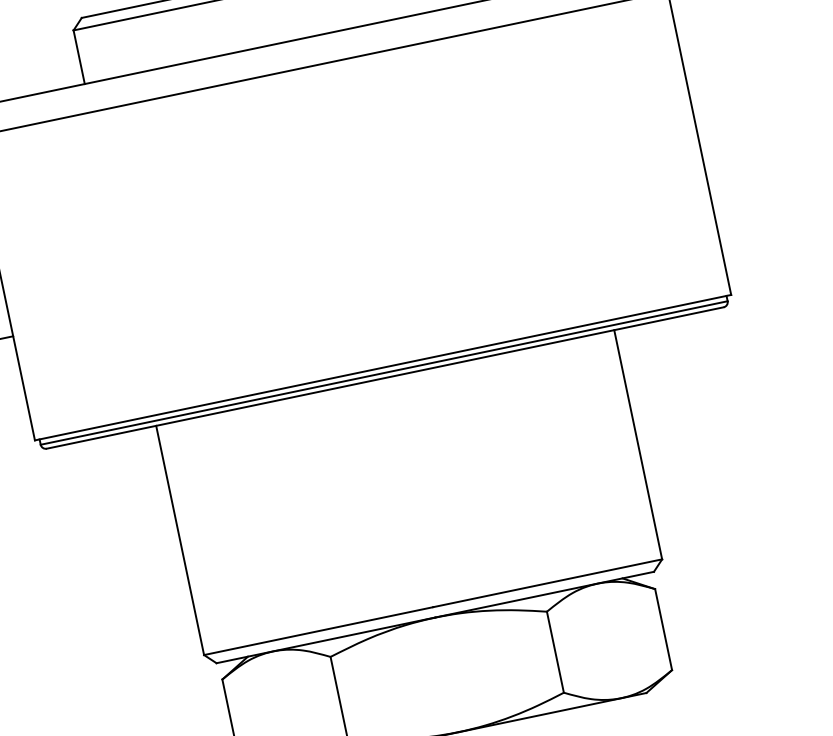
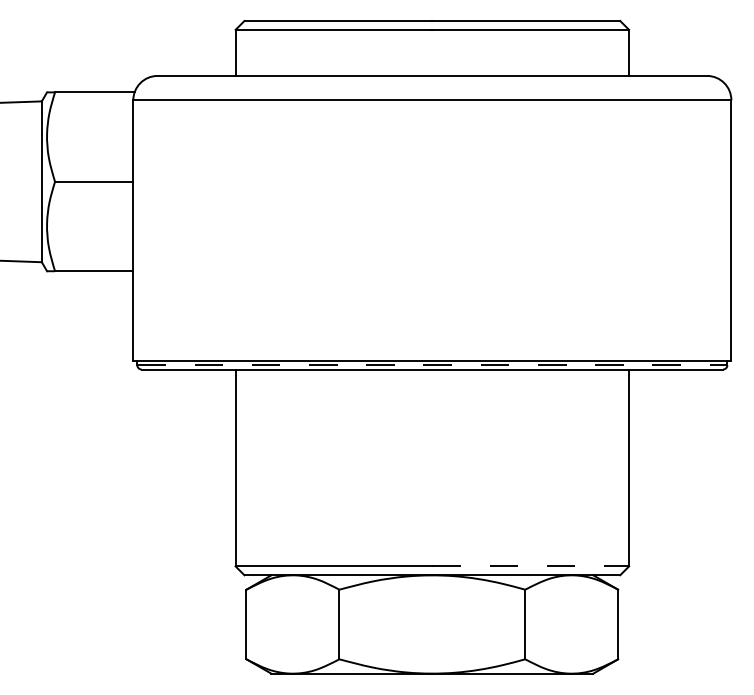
line: (384, 373) -> (432, 365), solid -> dashed
line: (548, 583) -> (531, 566), solid -> dashed

